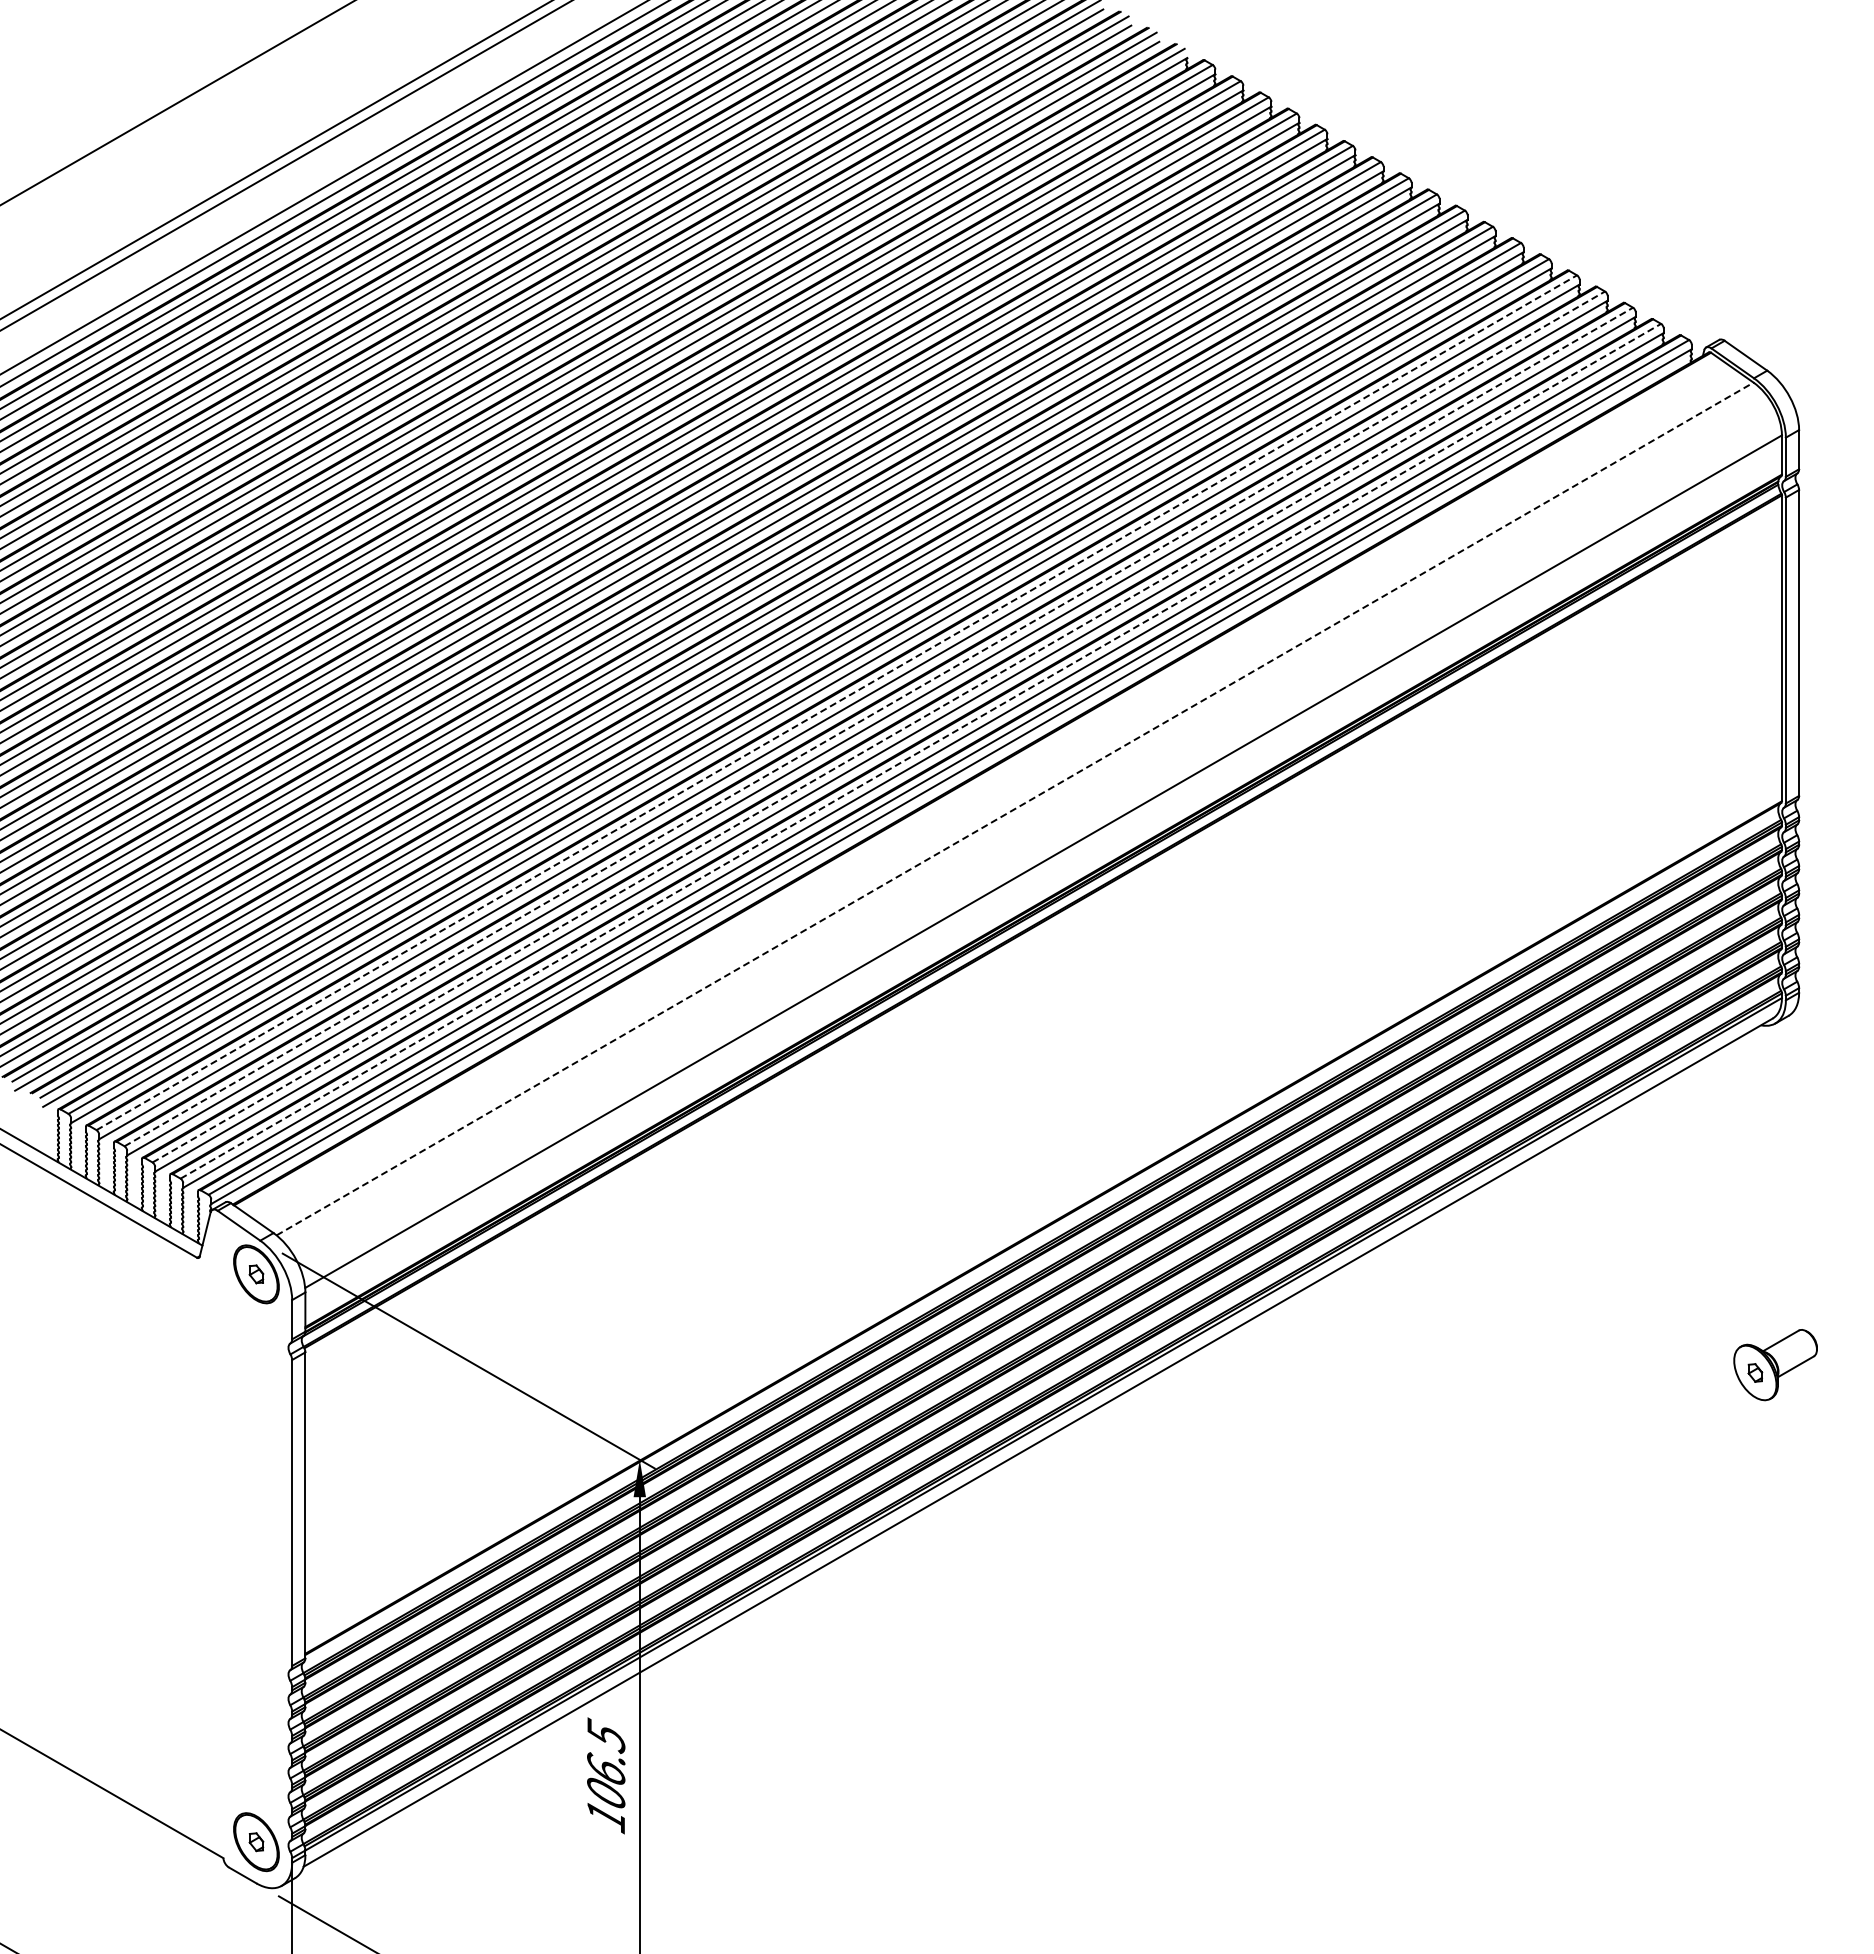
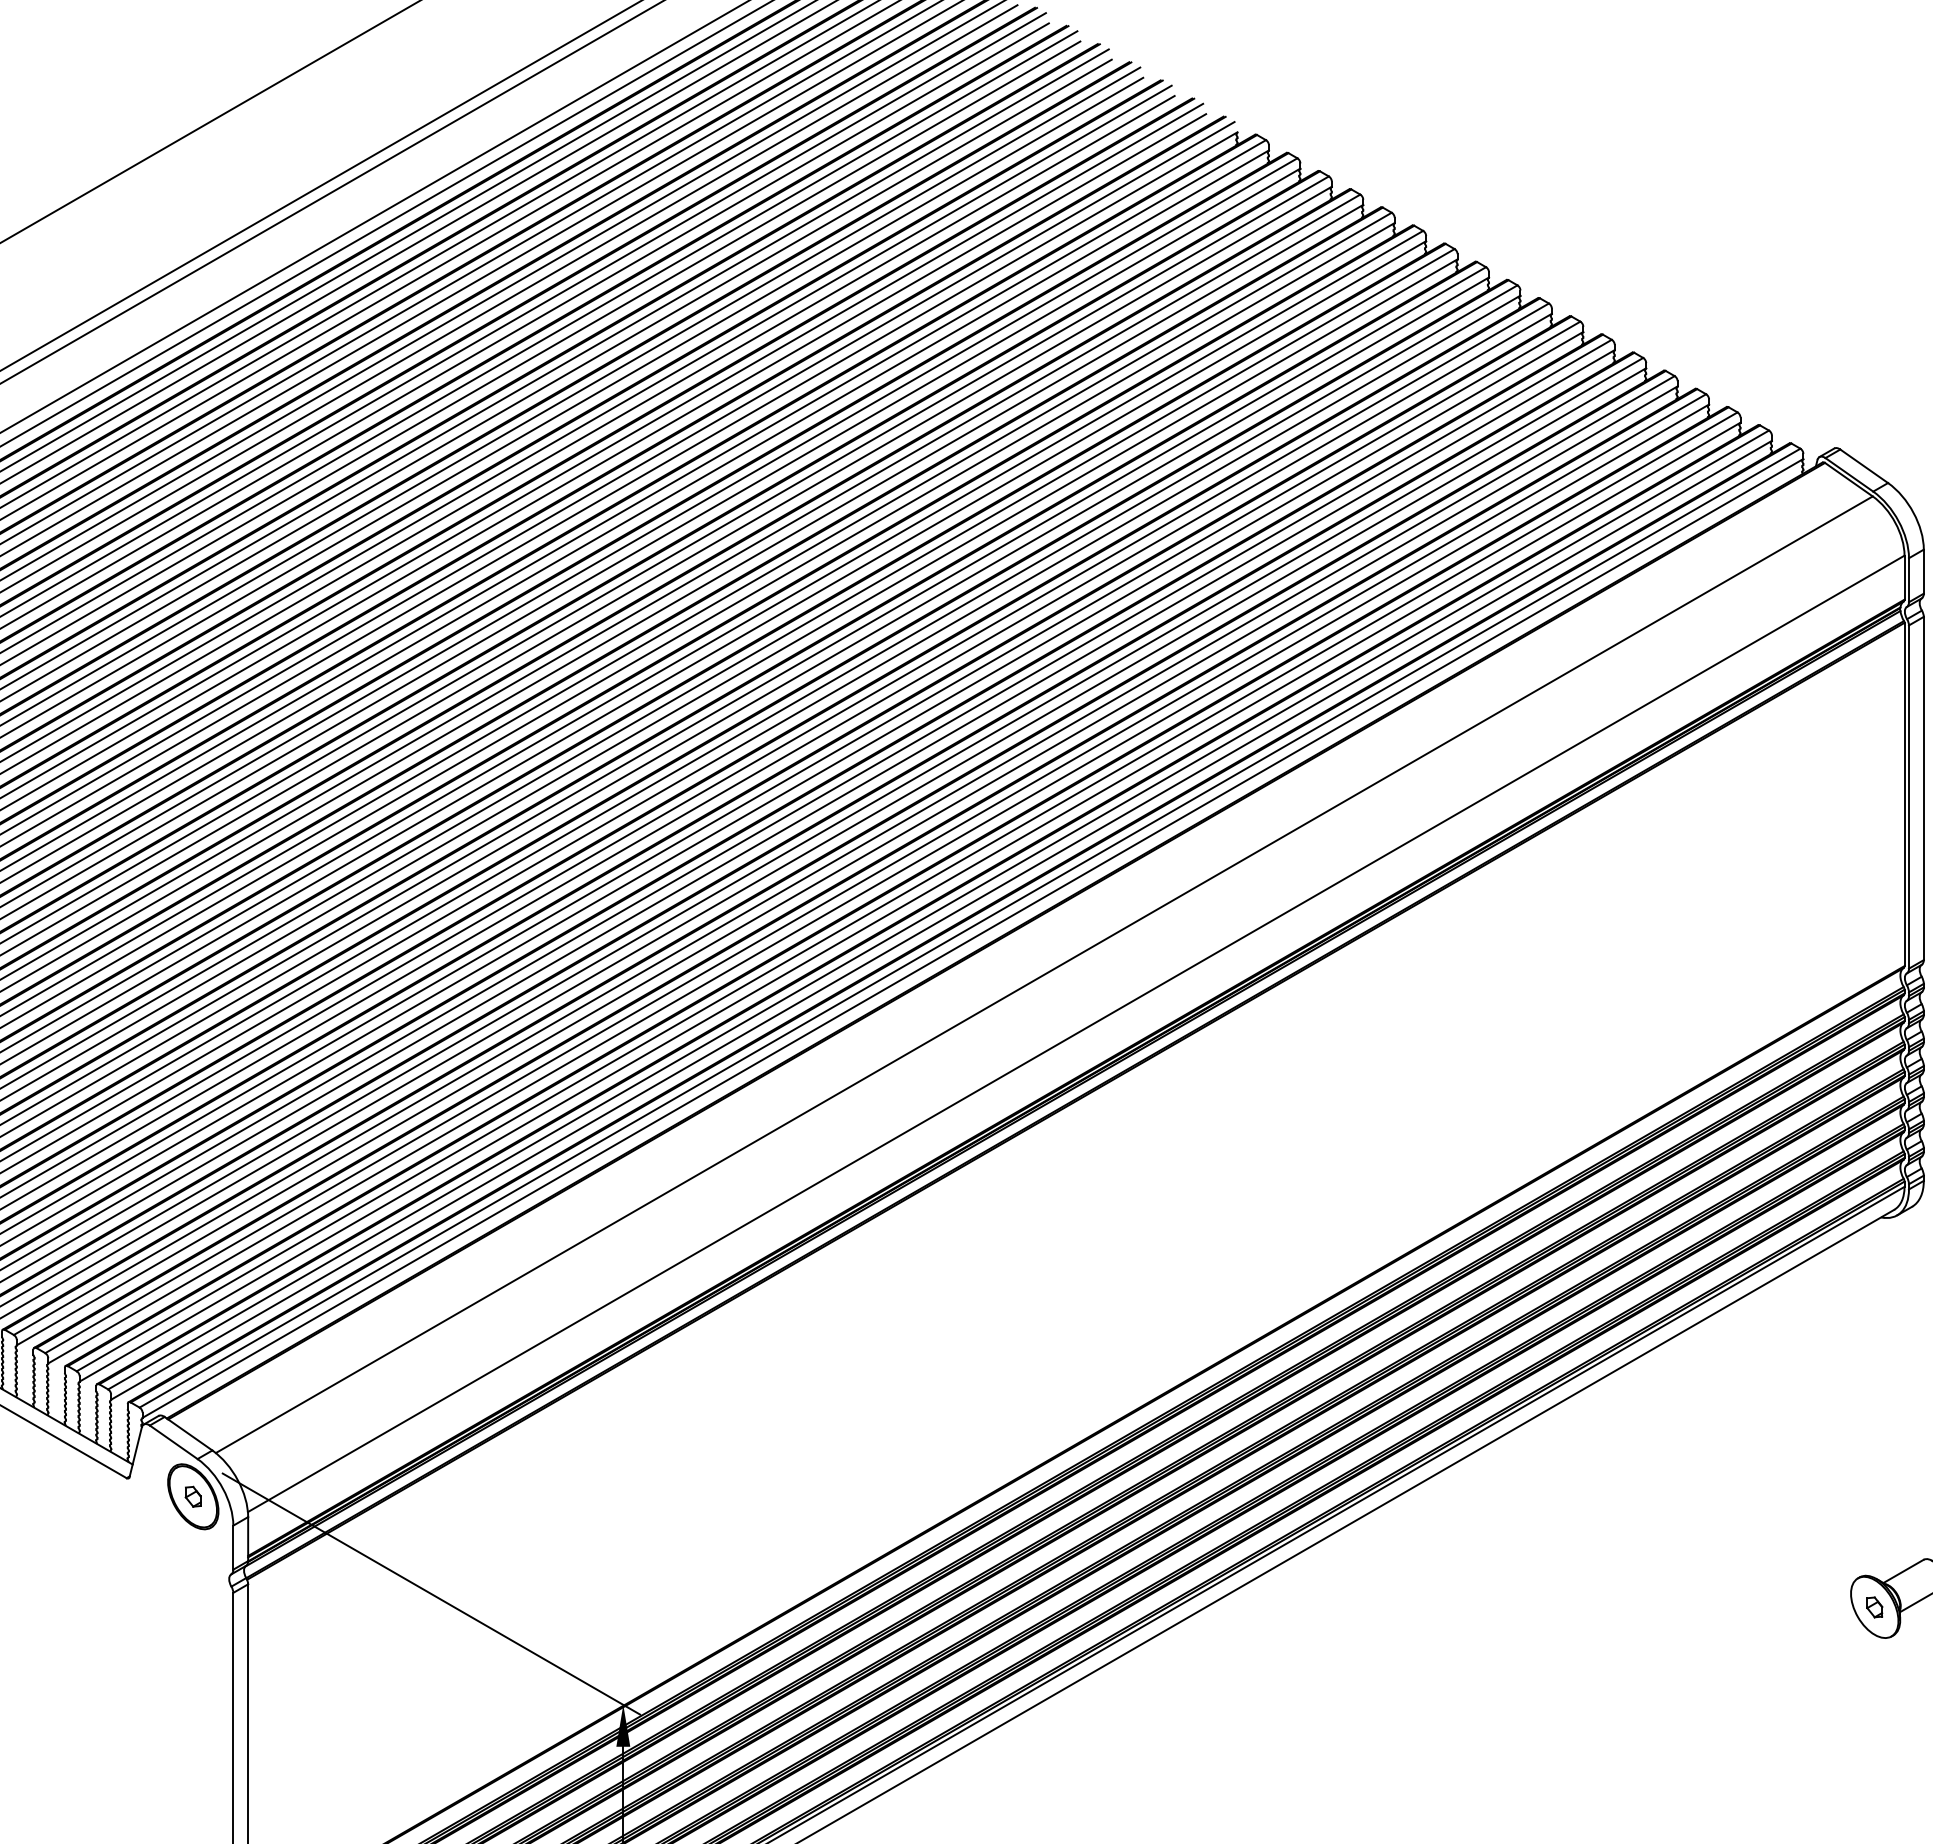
line: (836, 702) -> (843, 855), dashed -> solid
line: (864, 718) -> (875, 873), dashed -> solid
line: (892, 735) -> (906, 892), dashed -> solid
line: (920, 751) -> (938, 910), dashed -> solid
line: (1015, 809) -> (1044, 975), dashed -> solid

